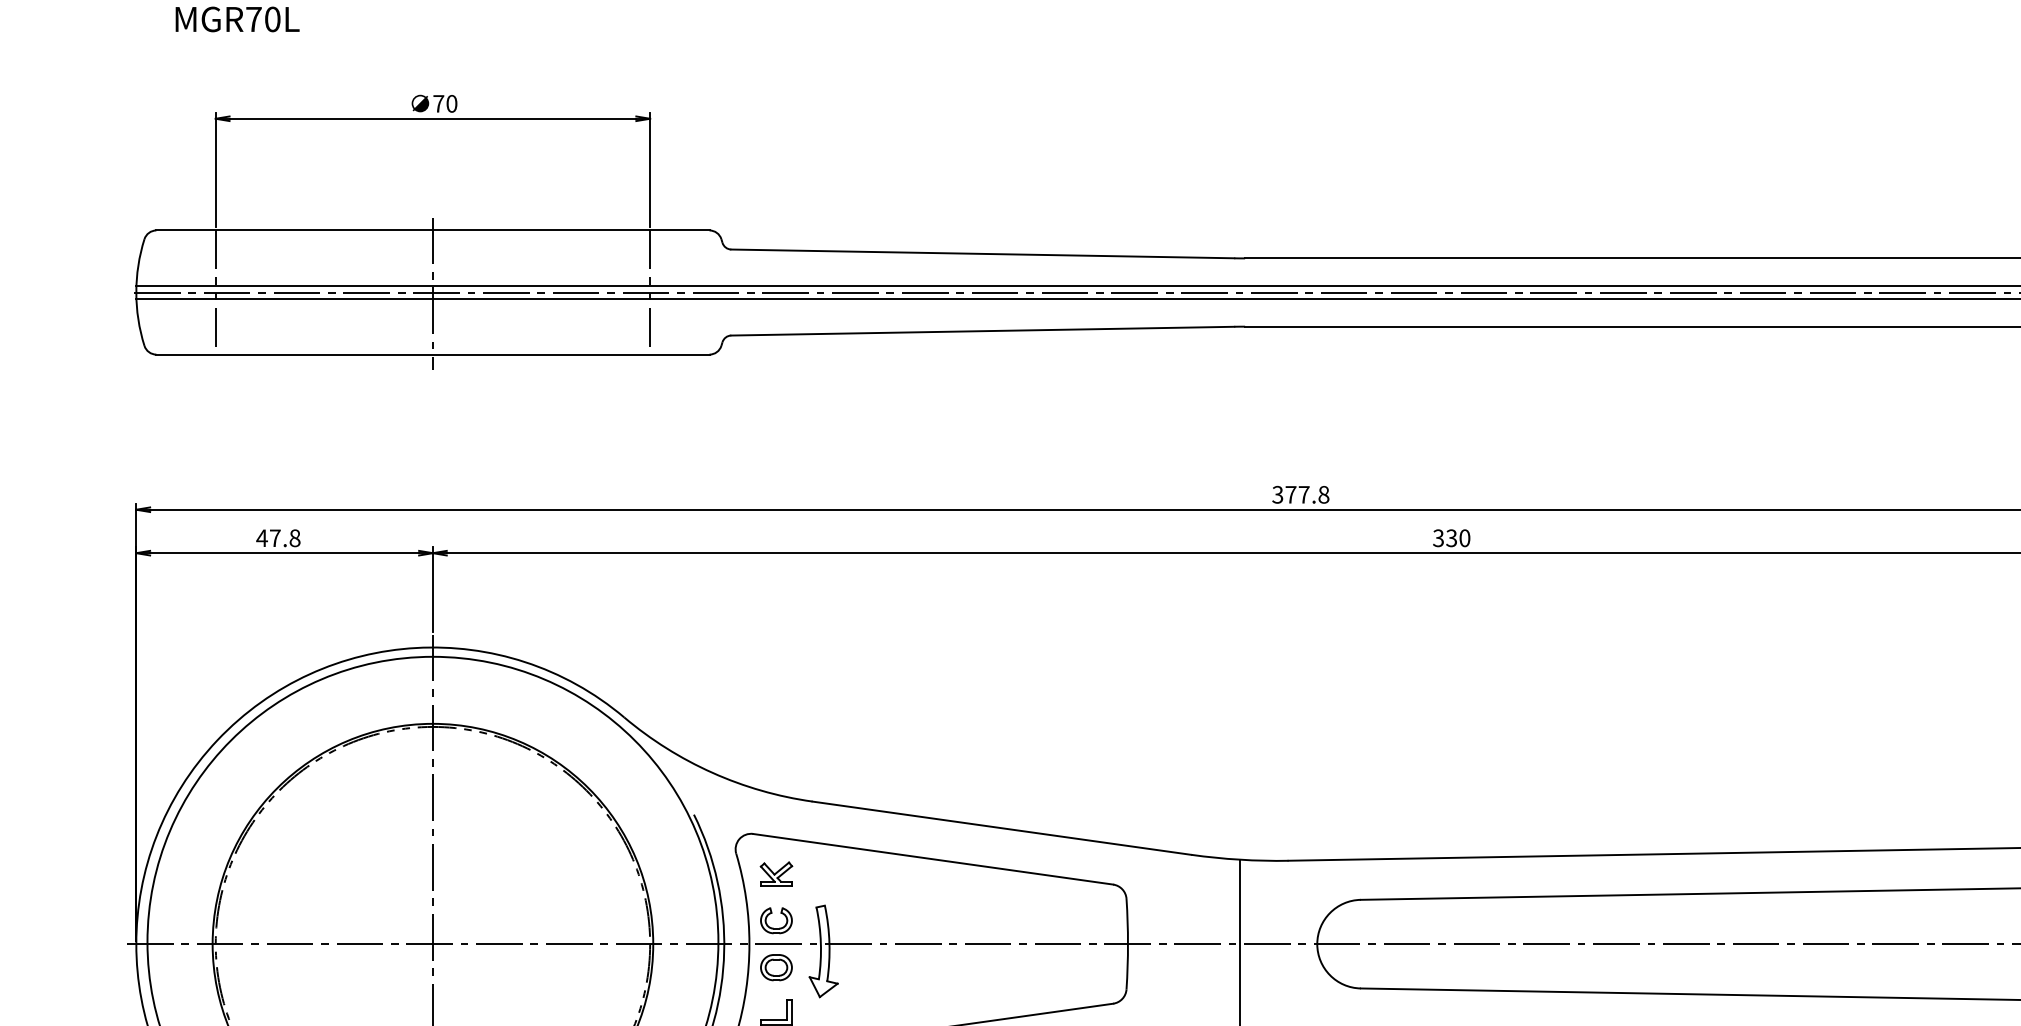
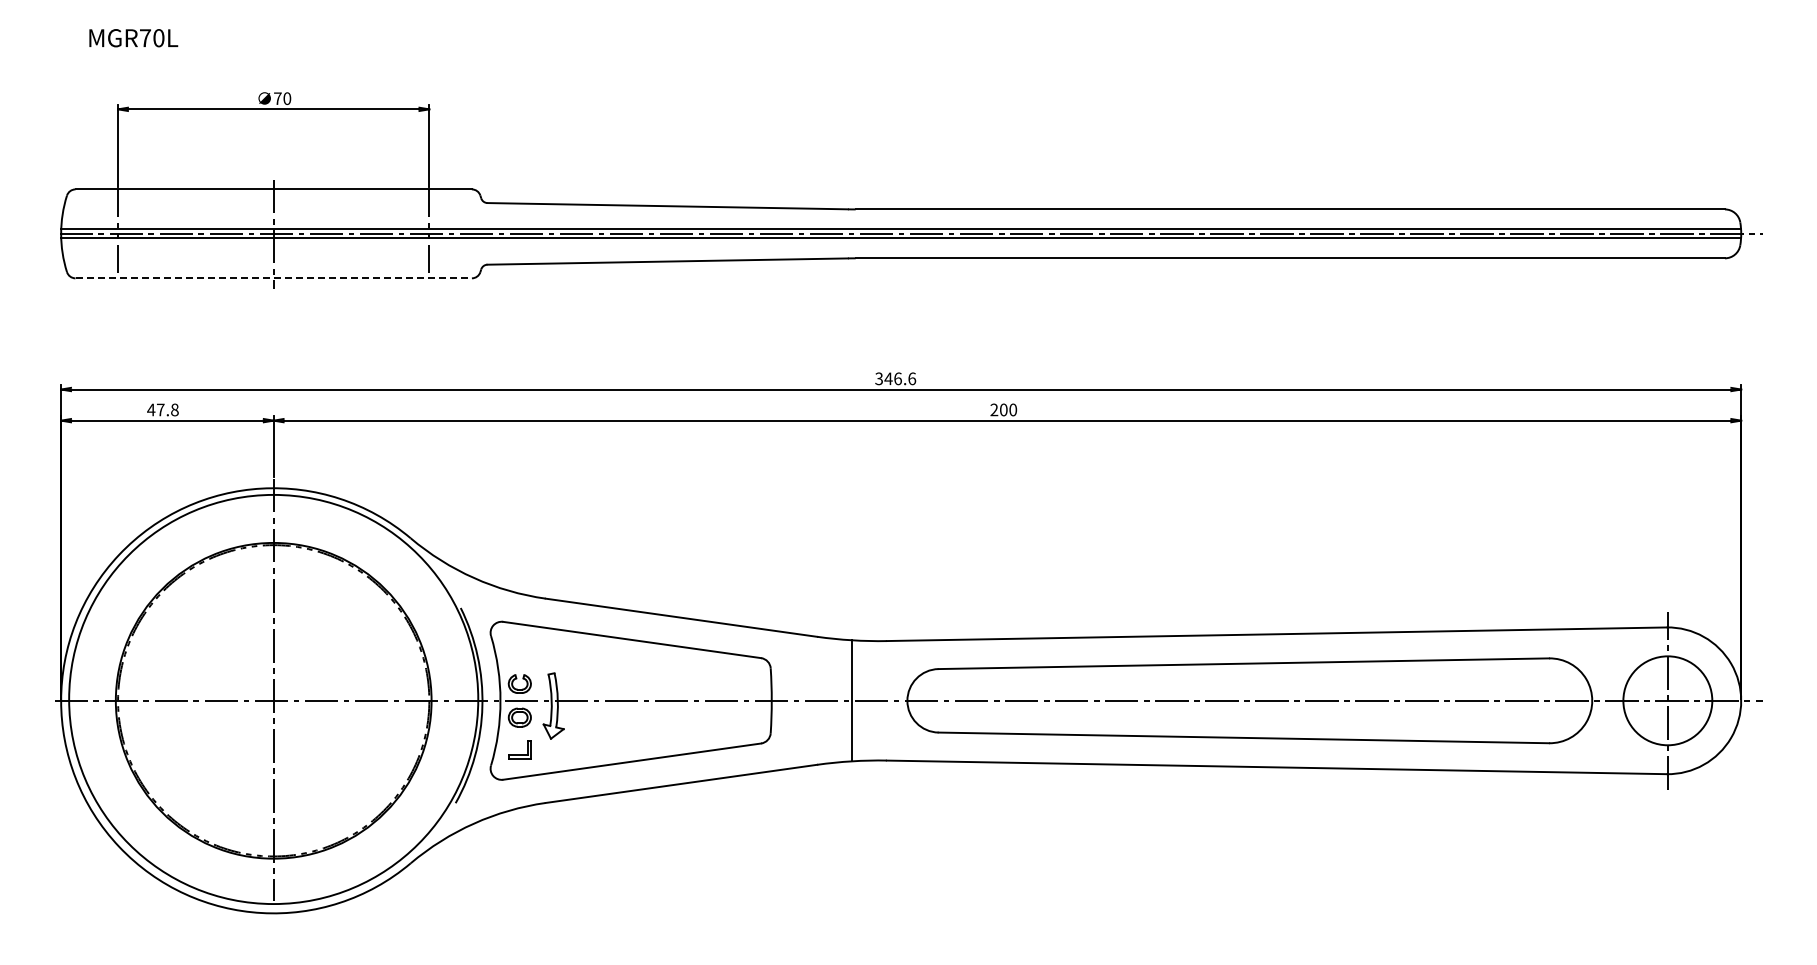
line: (434, 354) -> (274, 278), solid -> dashed
text: (1307, 494) -> (900, 378), 377.8 -> 346.6
text: (1444, 537) -> (998, 409), 330 -> 200
part: (775, 873) -> (519, 650), removed

